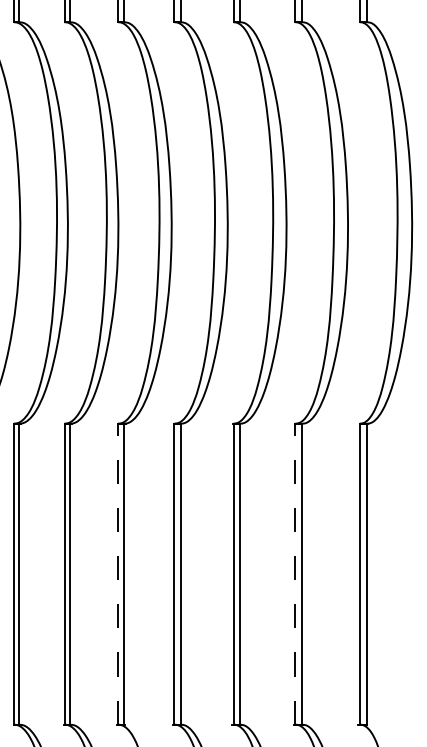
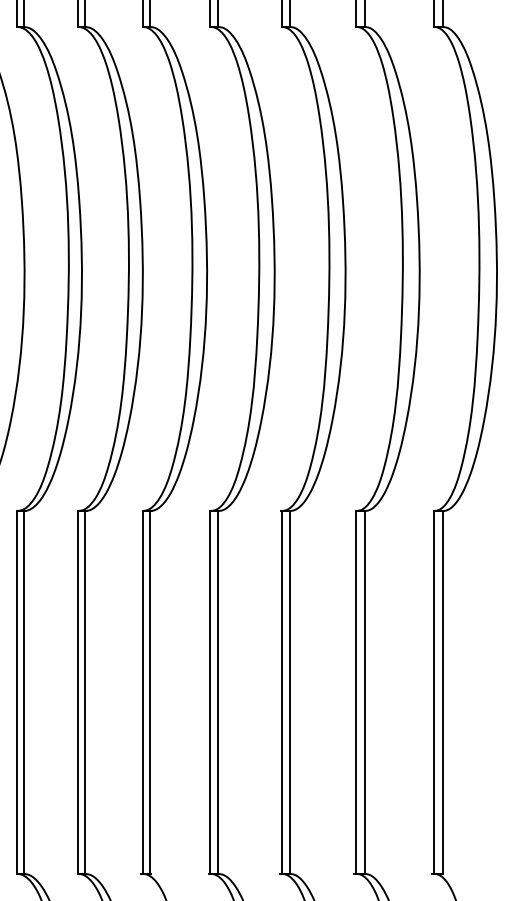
line: (118, 574) -> (142, 692), dashed -> solid
line: (295, 574) -> (356, 692), dashed -> solid

